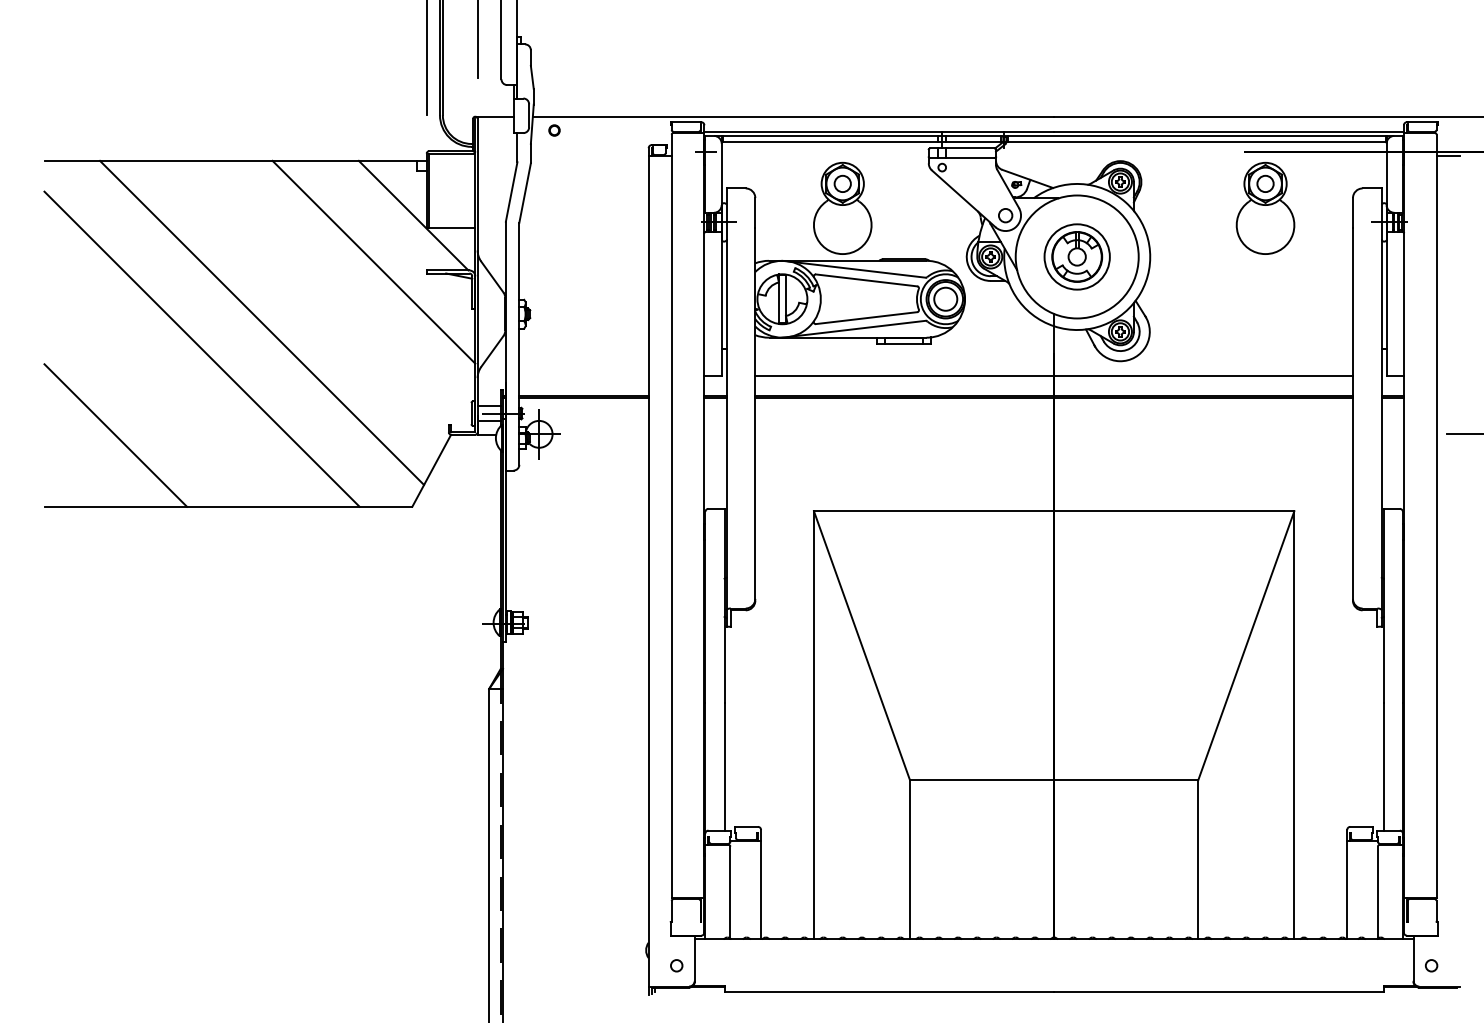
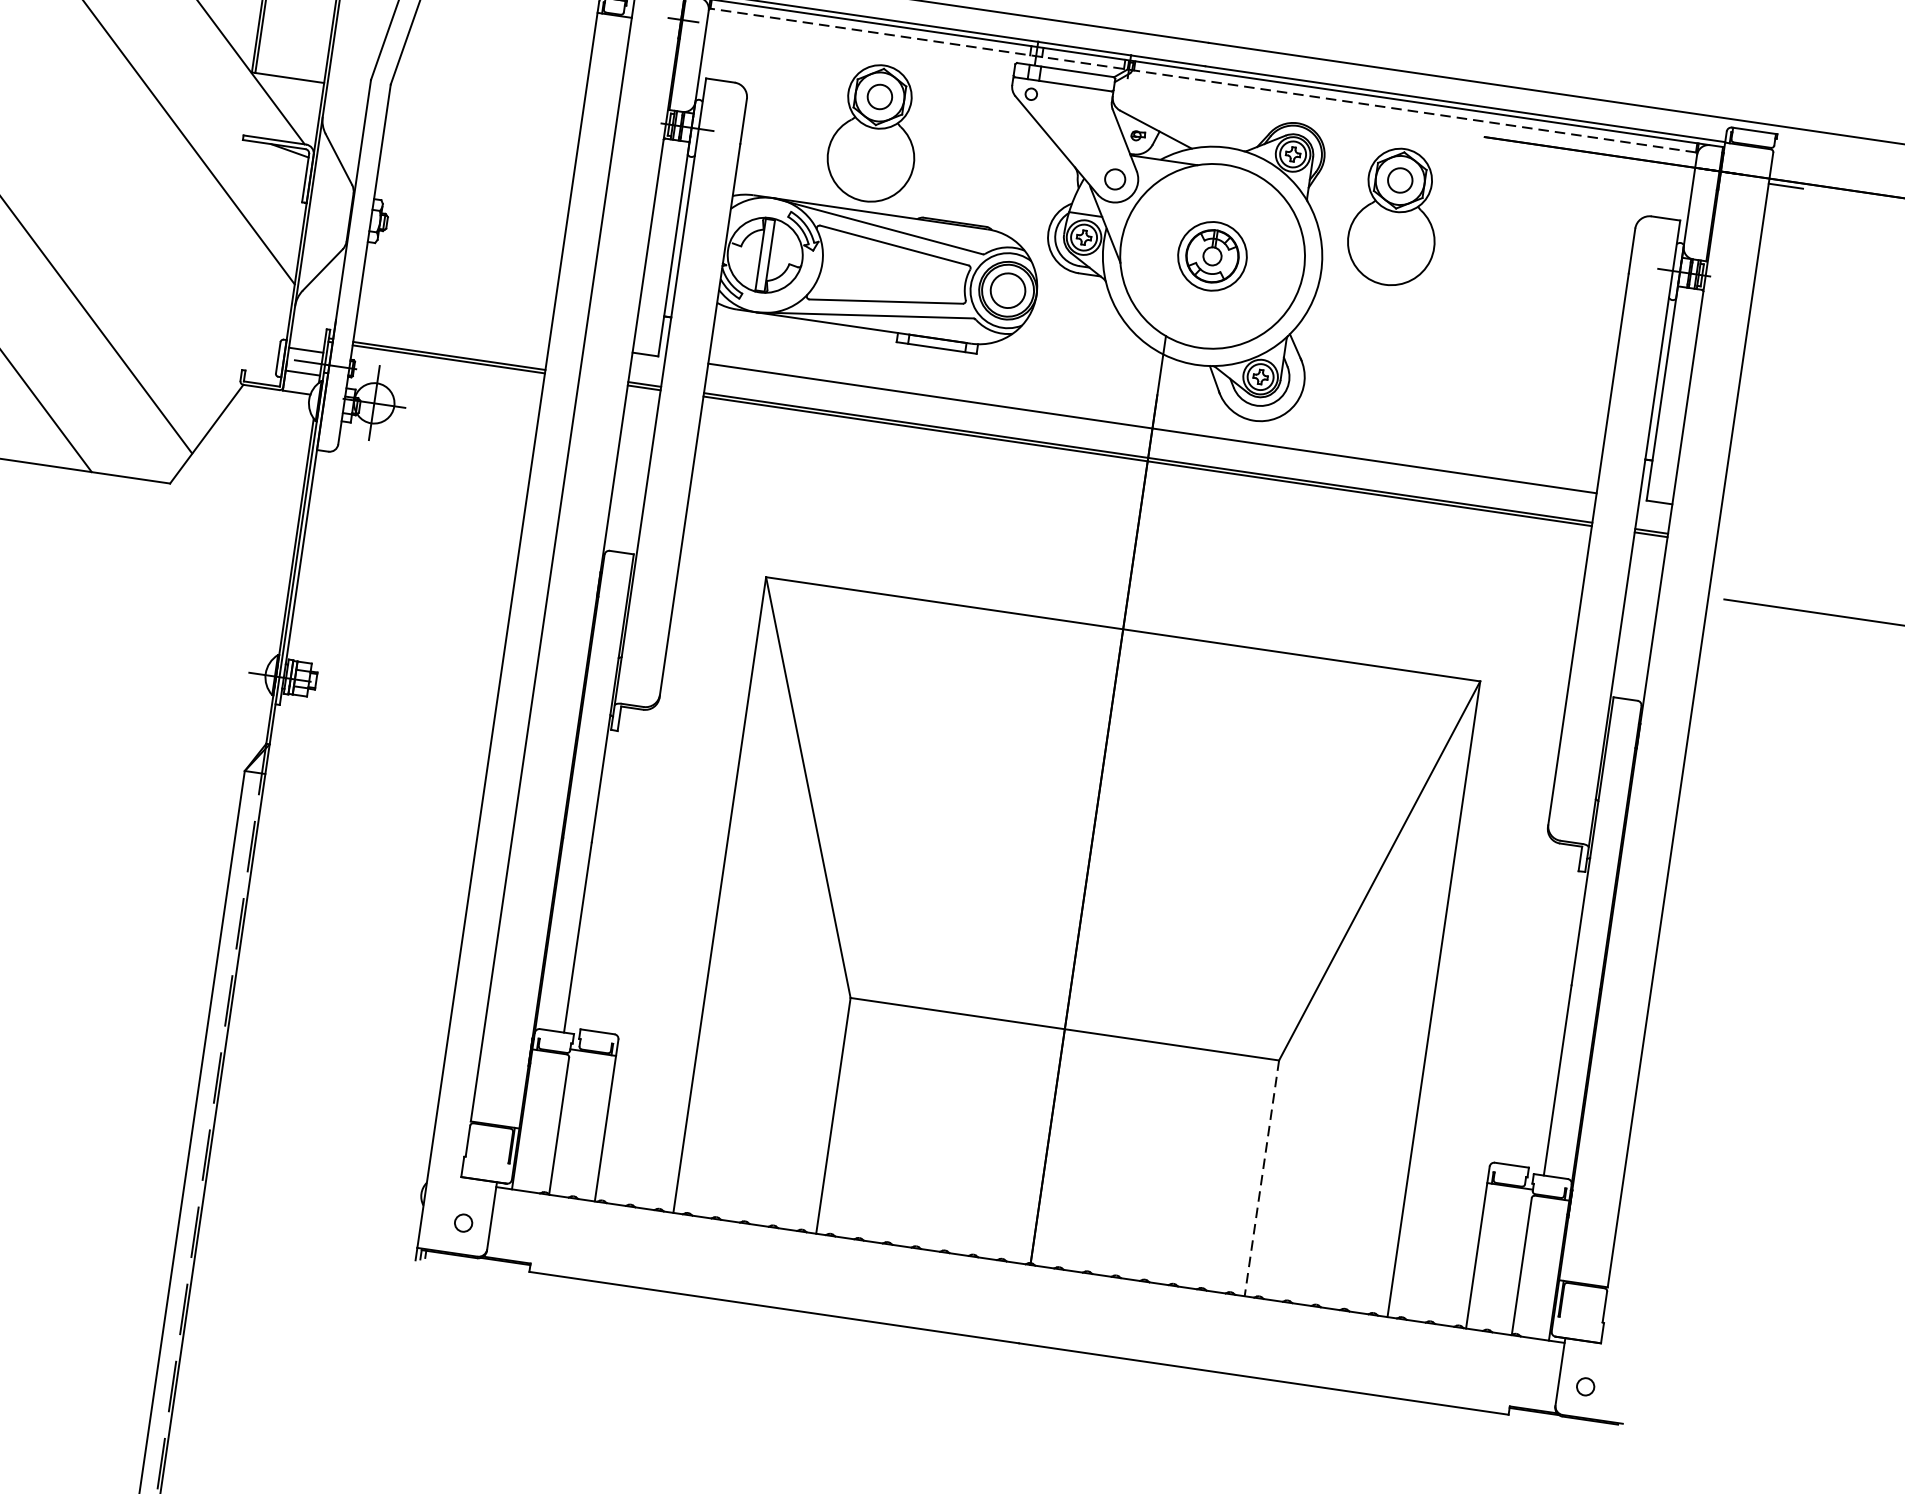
line: (1053, 142) -> (1202, 81), solid -> dashed
part: (1265, 207) -> (1395, 215), moved
part: (1076, 256) -> (1211, 255), size x0.7
line: (1198, 860) -> (1262, 1179), solid -> dashed

